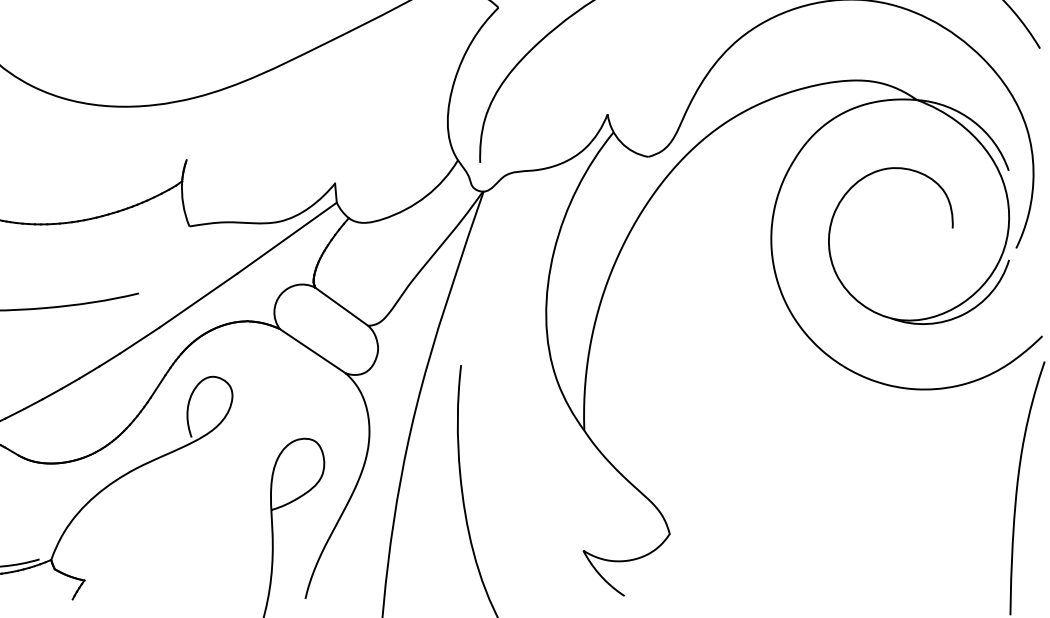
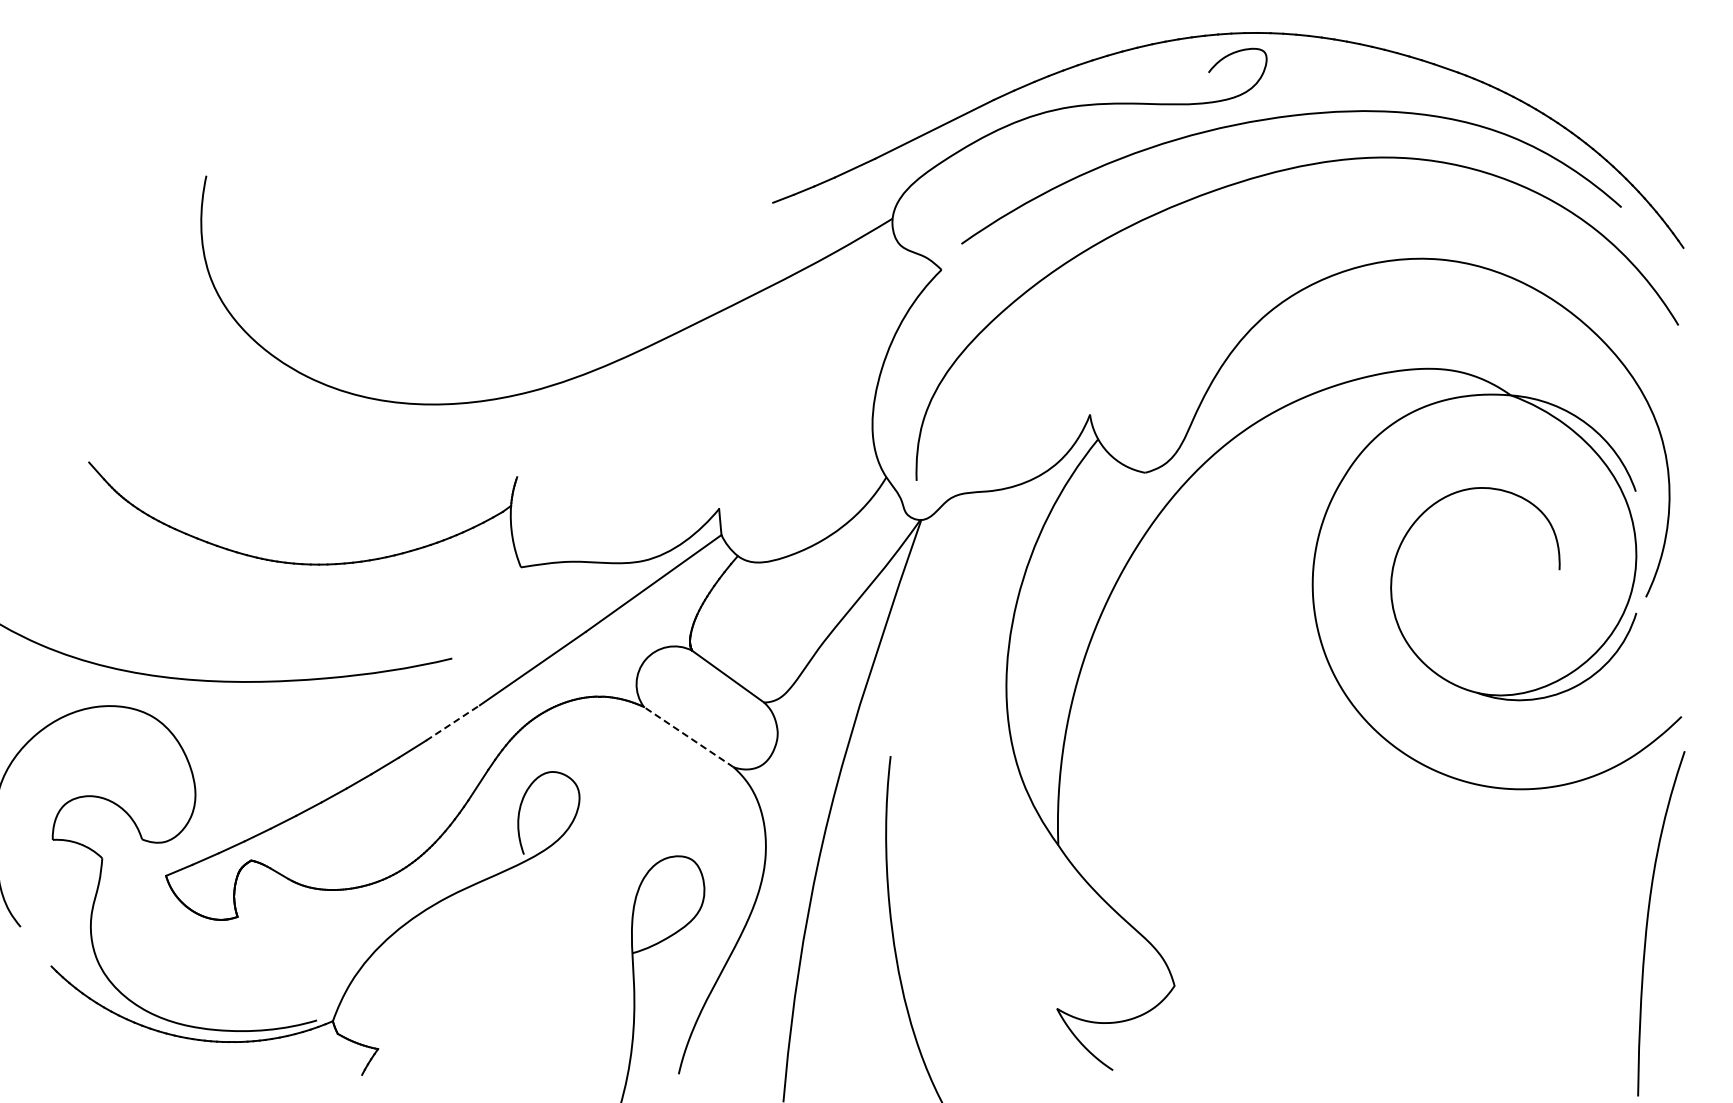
line: (139, 340) -> (453, 722), solid -> dashed
line: (312, 350) -> (688, 736), solid -> dashed

